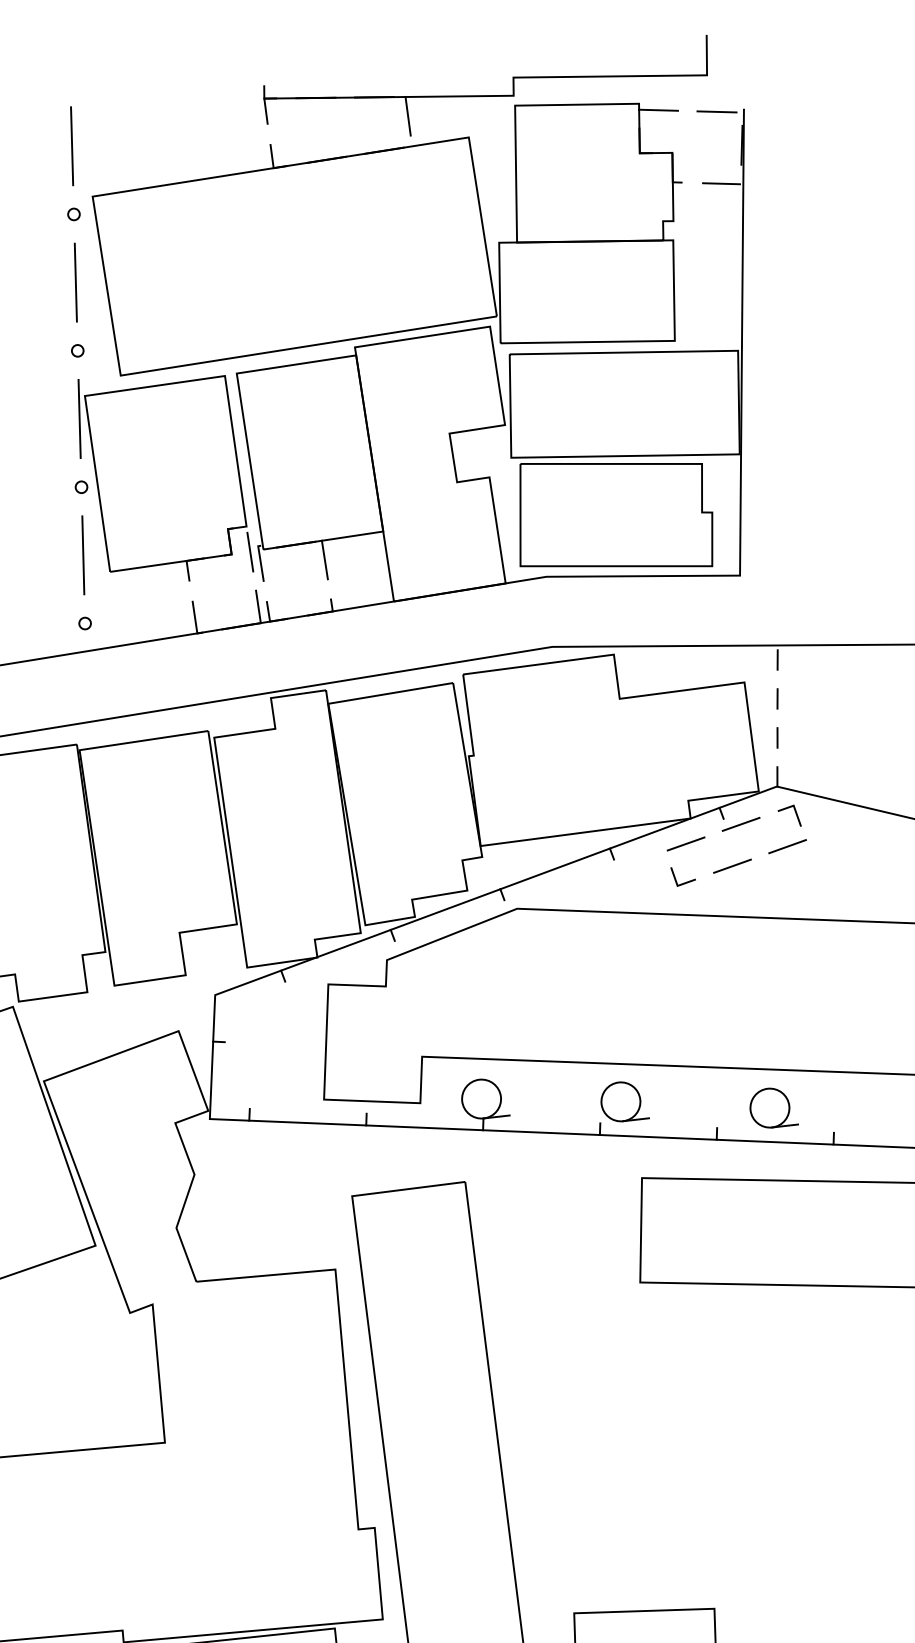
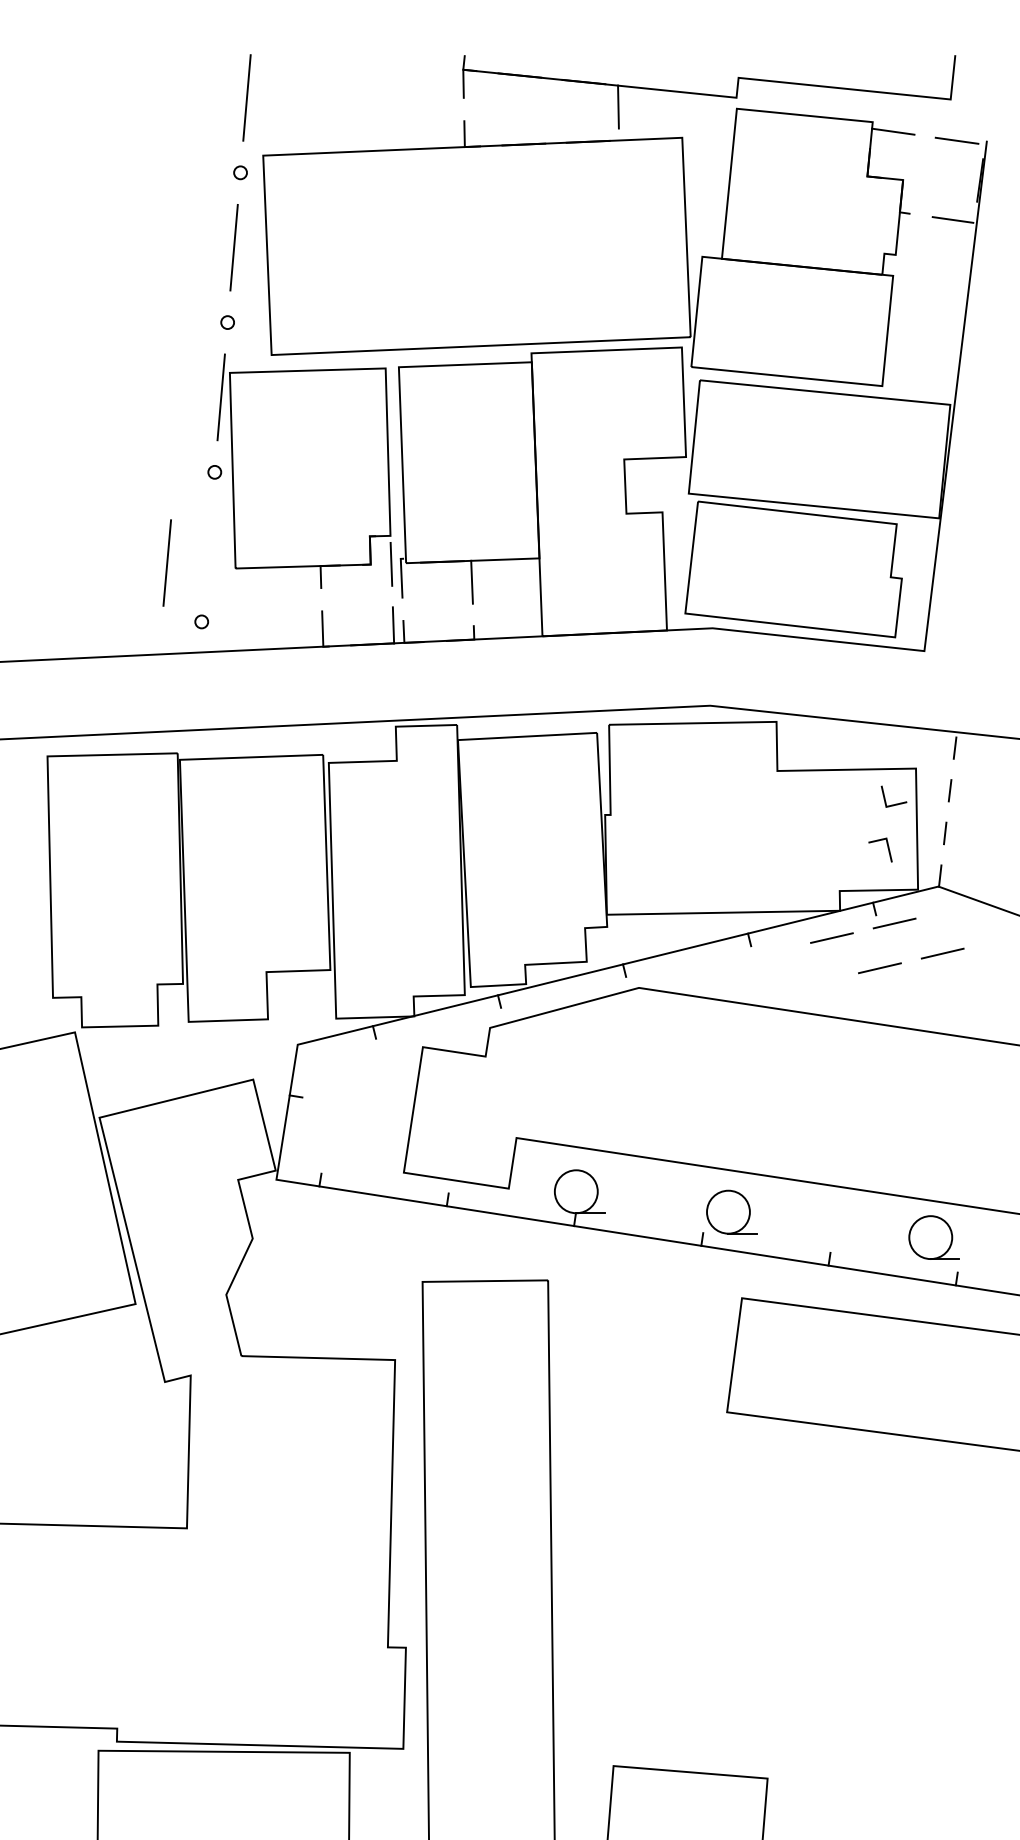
line: (82, 554) -> (166, 562), moved
line: (795, 814) -> (887, 848), moved
line: (685, 881) -> (895, 803), moved
part: (772, 1107) -> (933, 1237), moved

